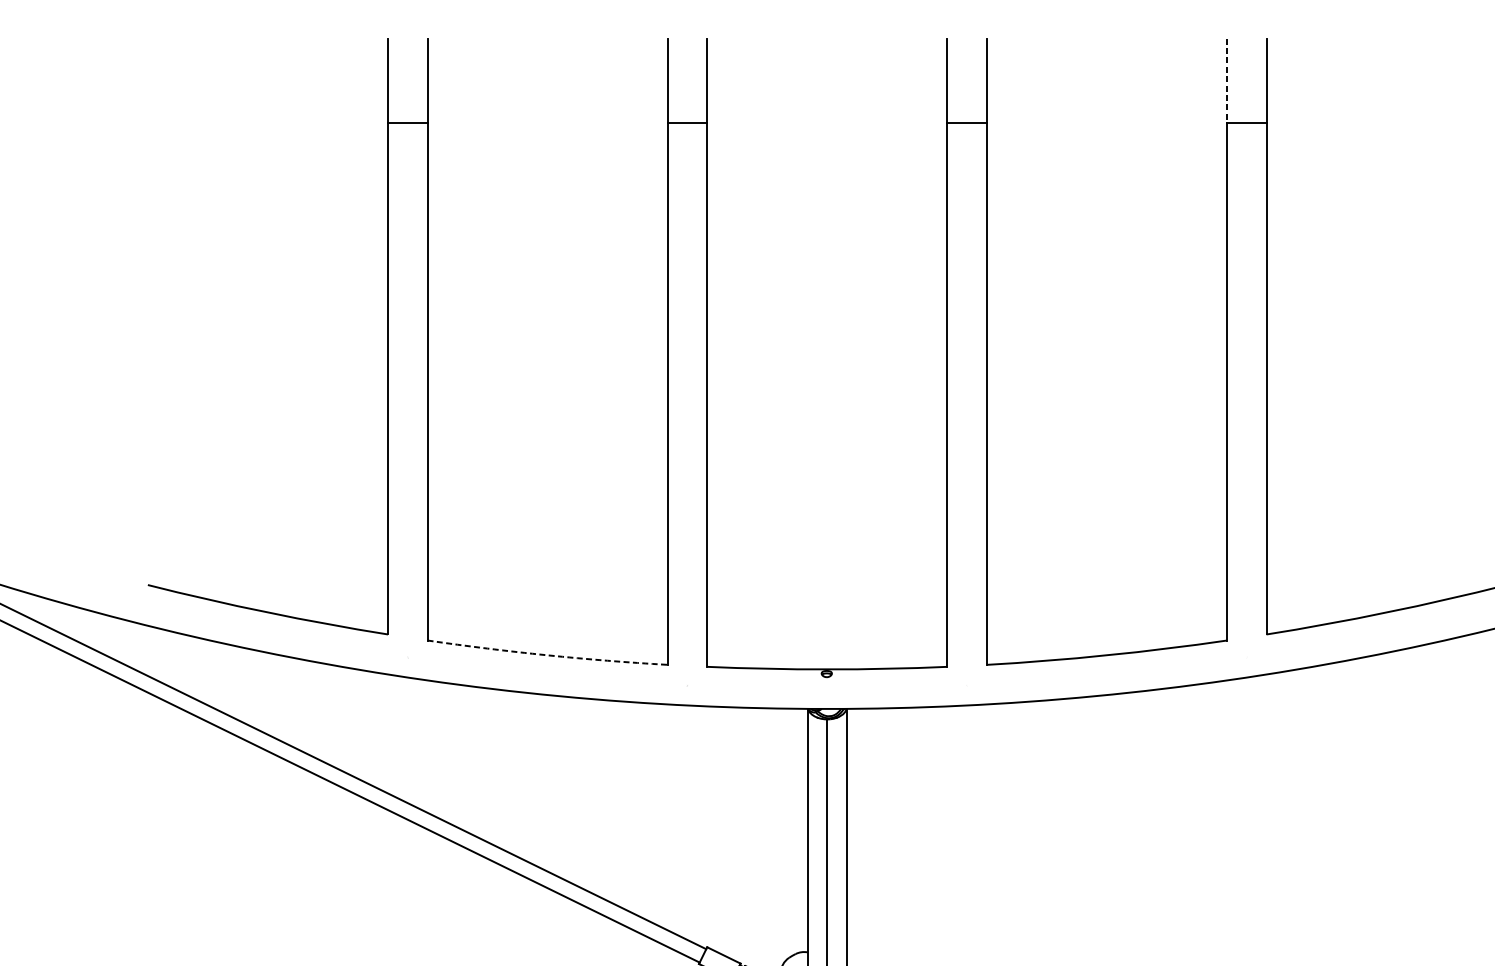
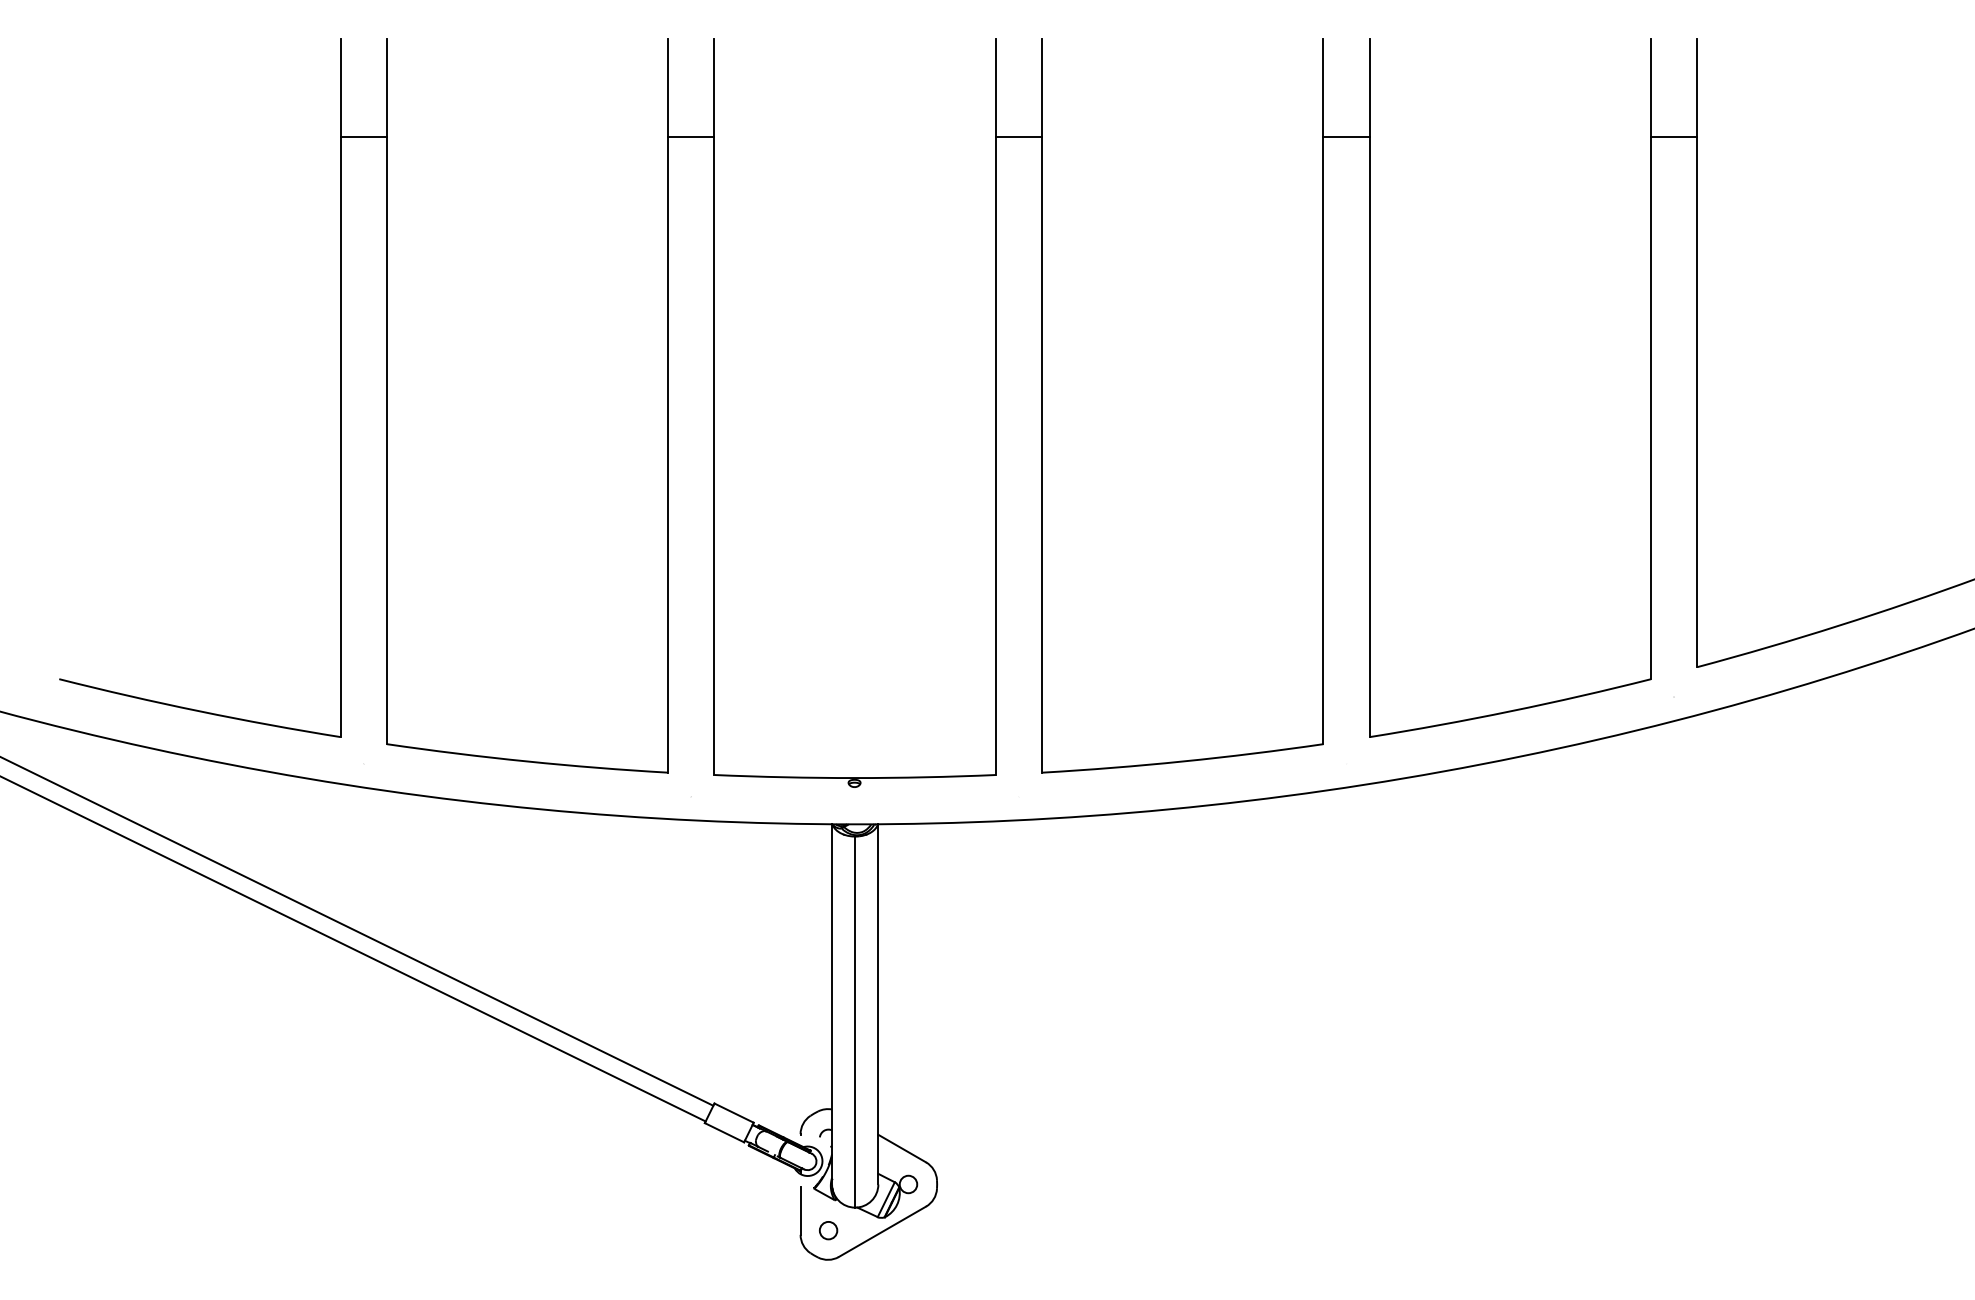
line: (1227, 80) -> (1323, 88), dashed -> solid
arc: (547, 655) -> (527, 761), dashed -> solid

